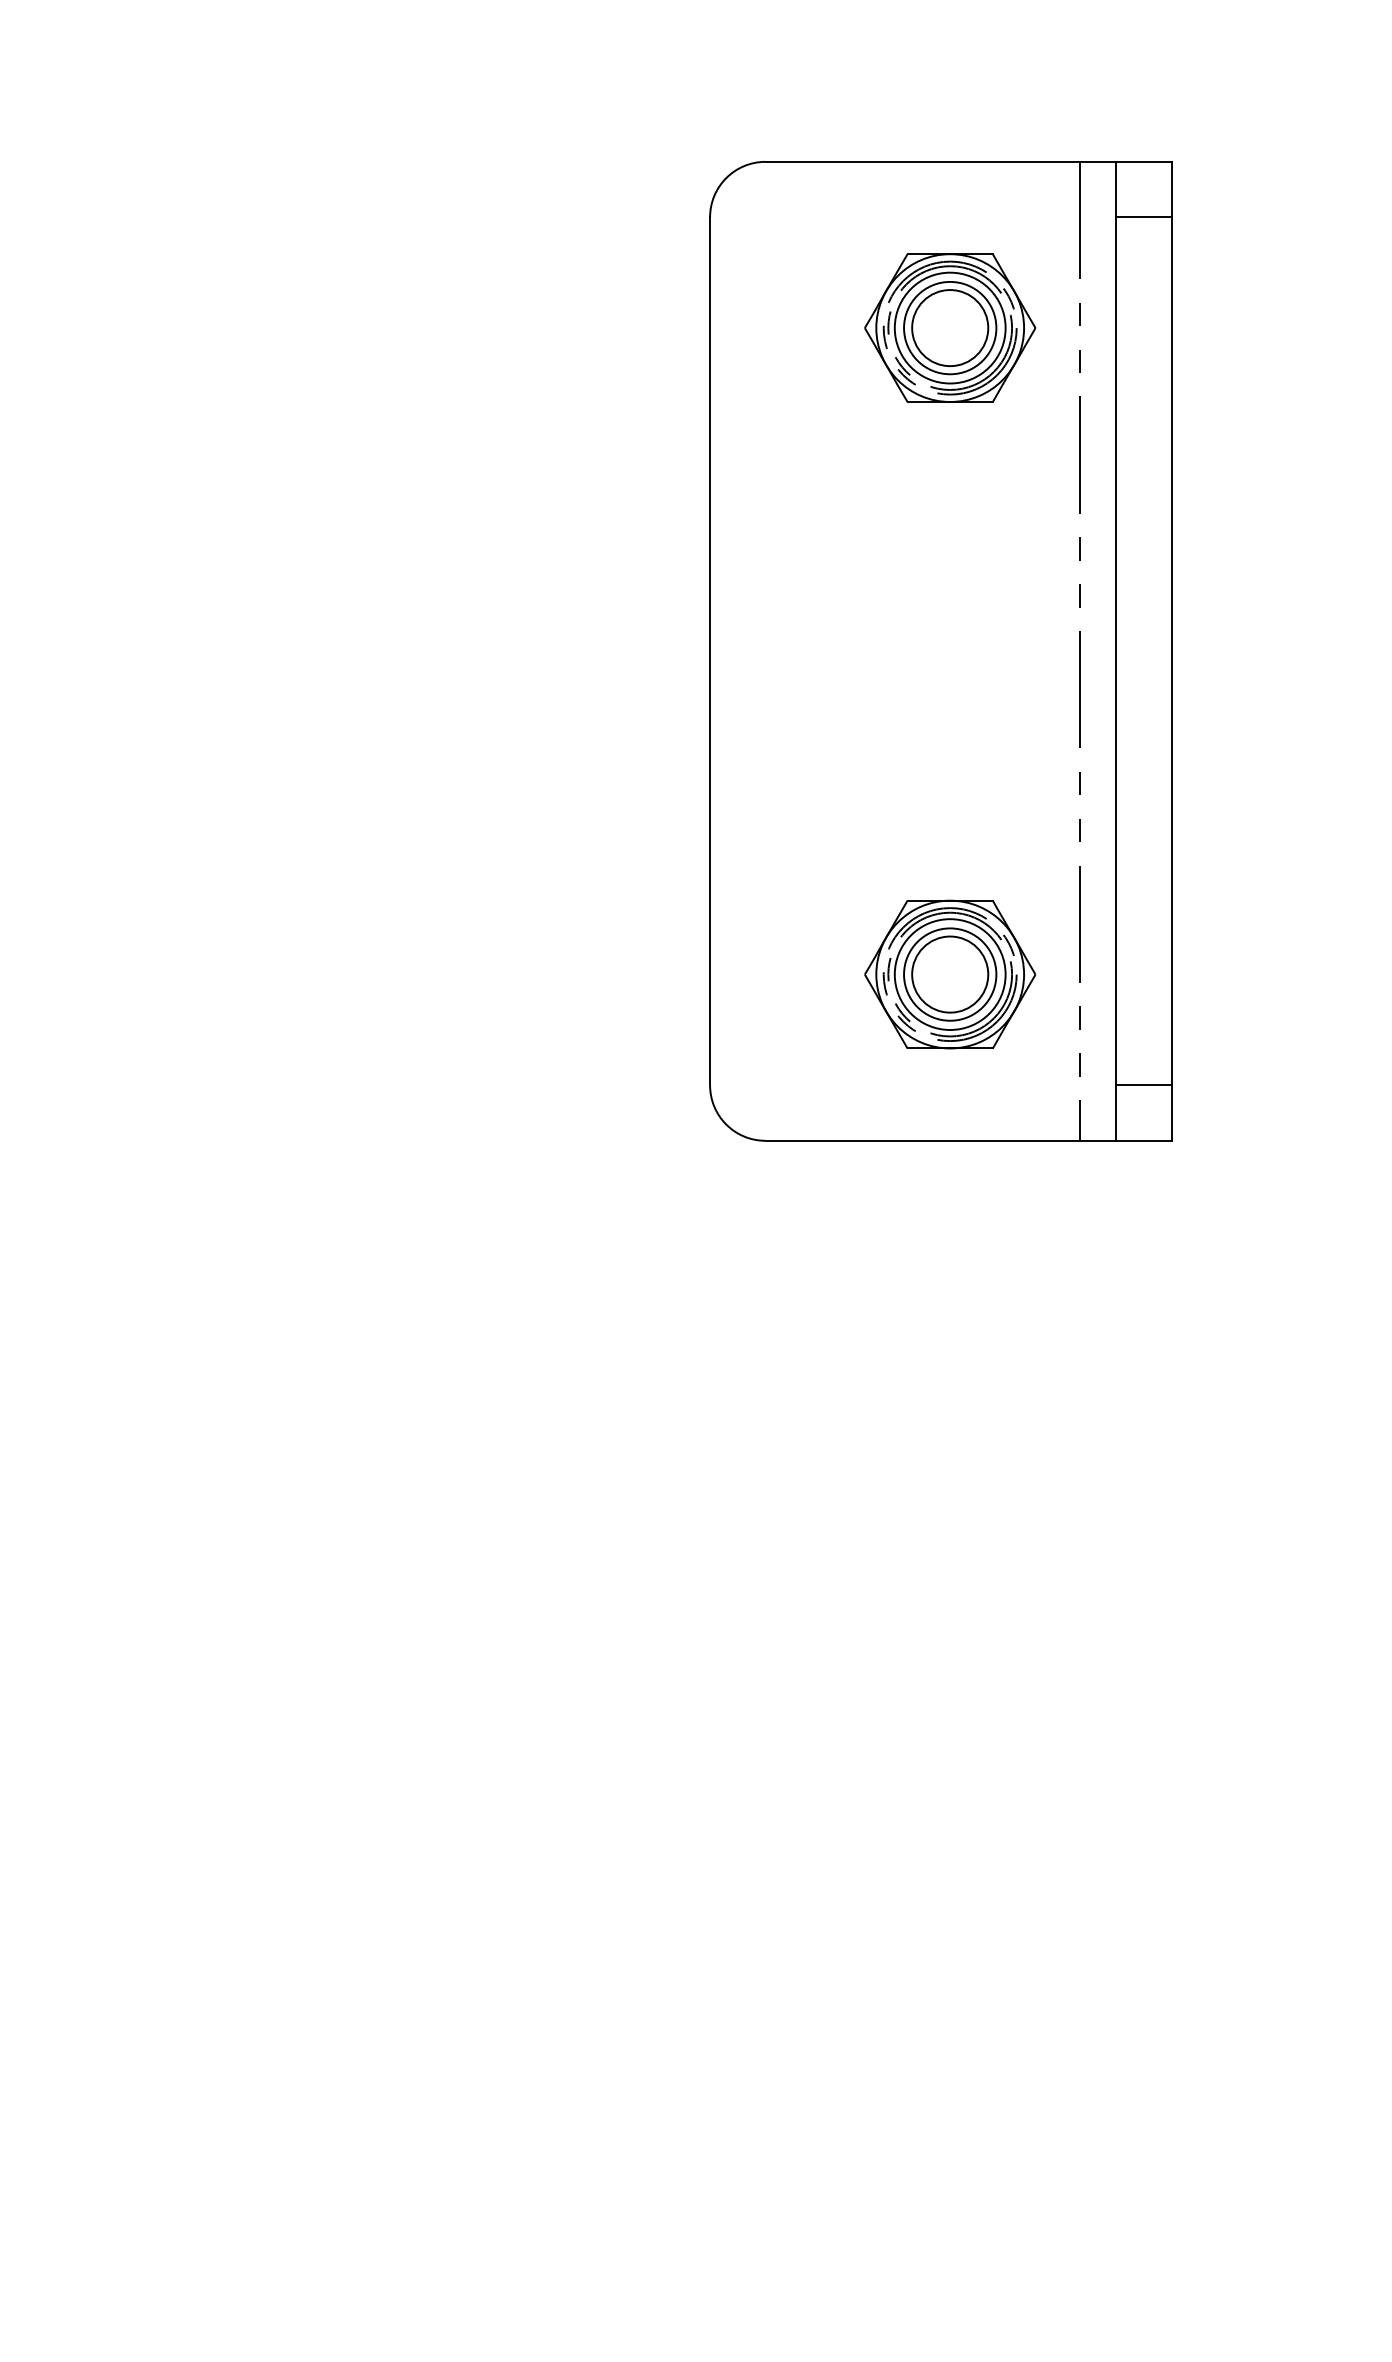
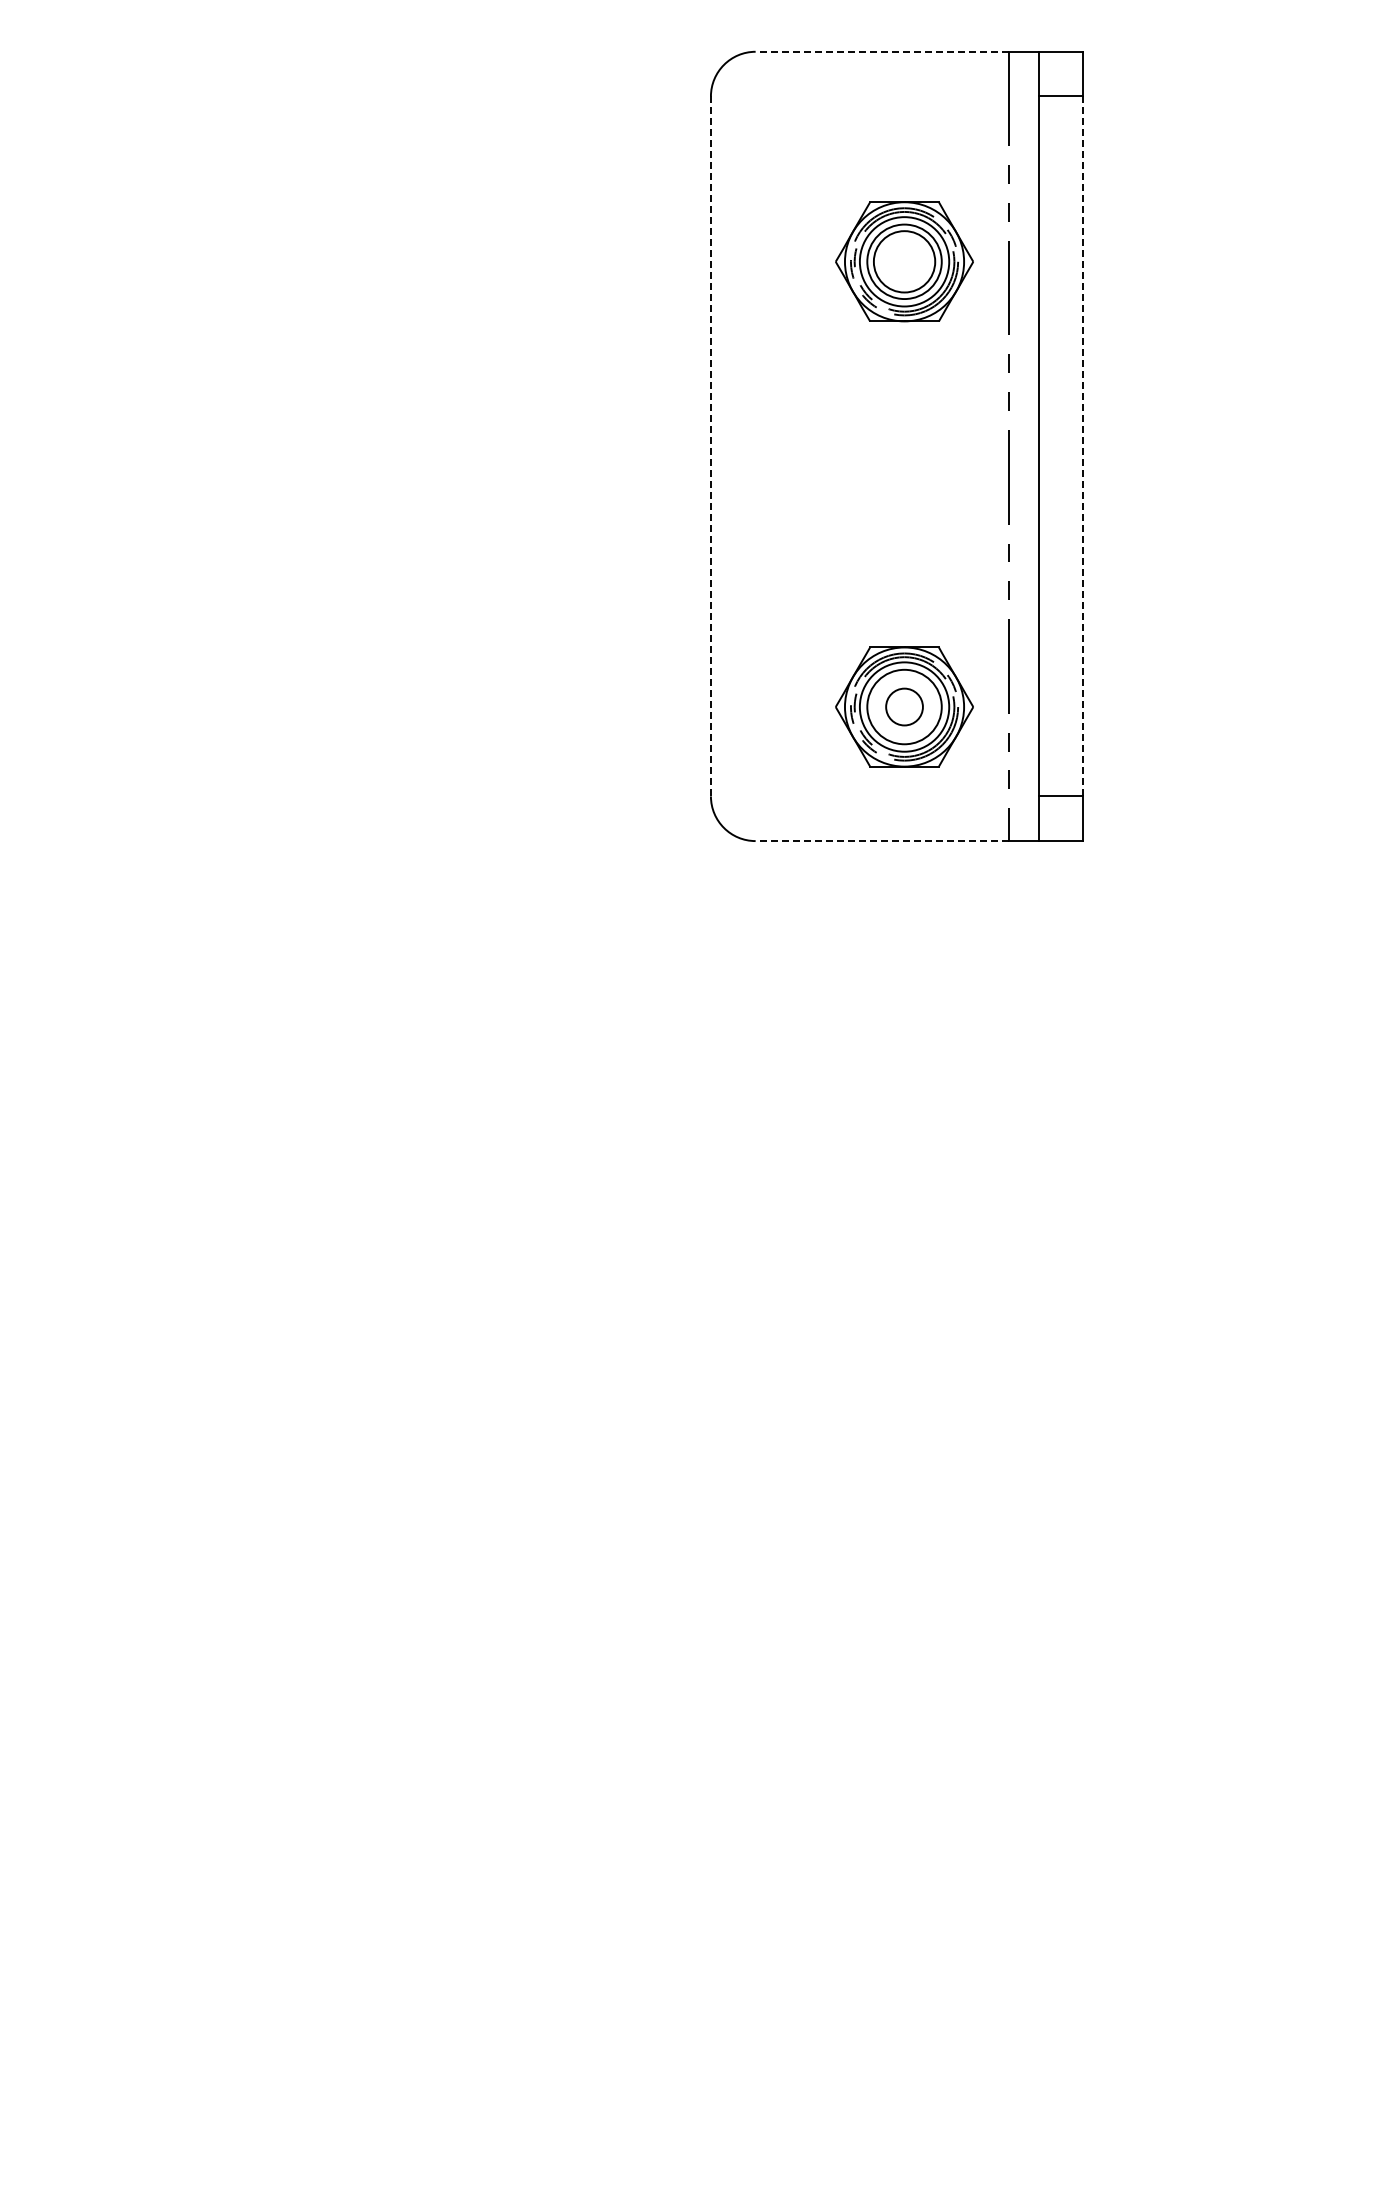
line: (922, 161) -> (882, 51), solid -> dashed
part: (950, 327) -> (904, 261), moved
line: (709, 651) -> (710, 446), solid -> dashed
line: (1172, 651) -> (1083, 446), solid -> dashed
circle: (950, 973) -> (904, 706), size x0.6
line: (922, 1141) -> (882, 841), solid -> dashed

